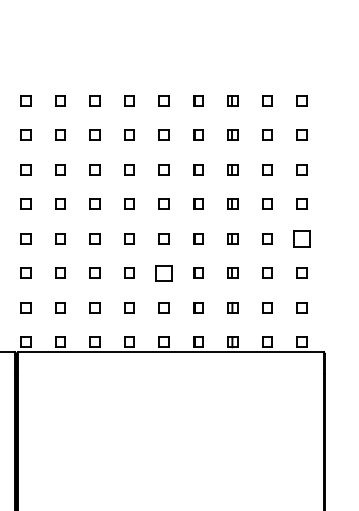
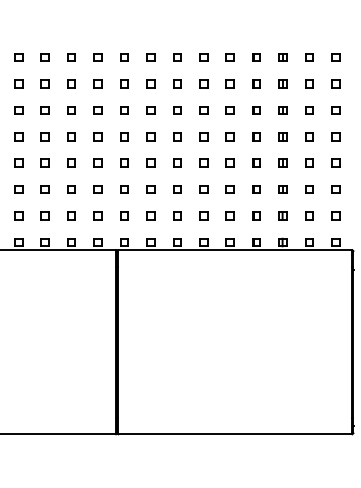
part: (301, 237) -> (335, 162), size x0.62
part: (163, 273) -> (229, 189), size x0.62

